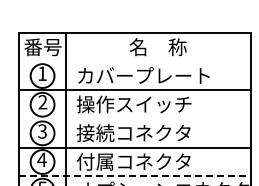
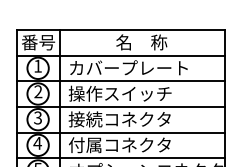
line: (134, 61) -> (120, 55), added
line: (134, 119) -> (120, 107), added
line: (135, 176) -> (121, 158), dashed -> solid

